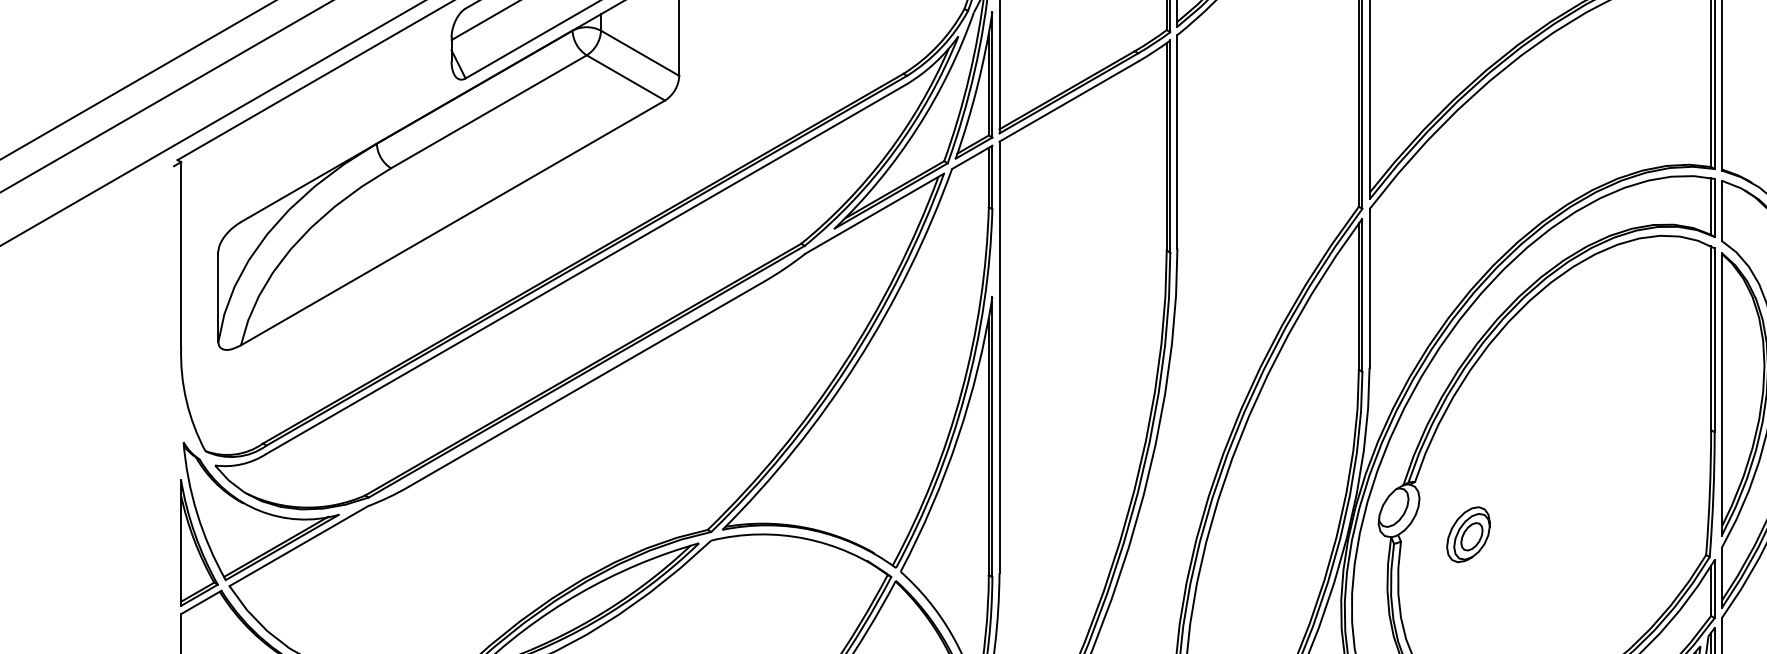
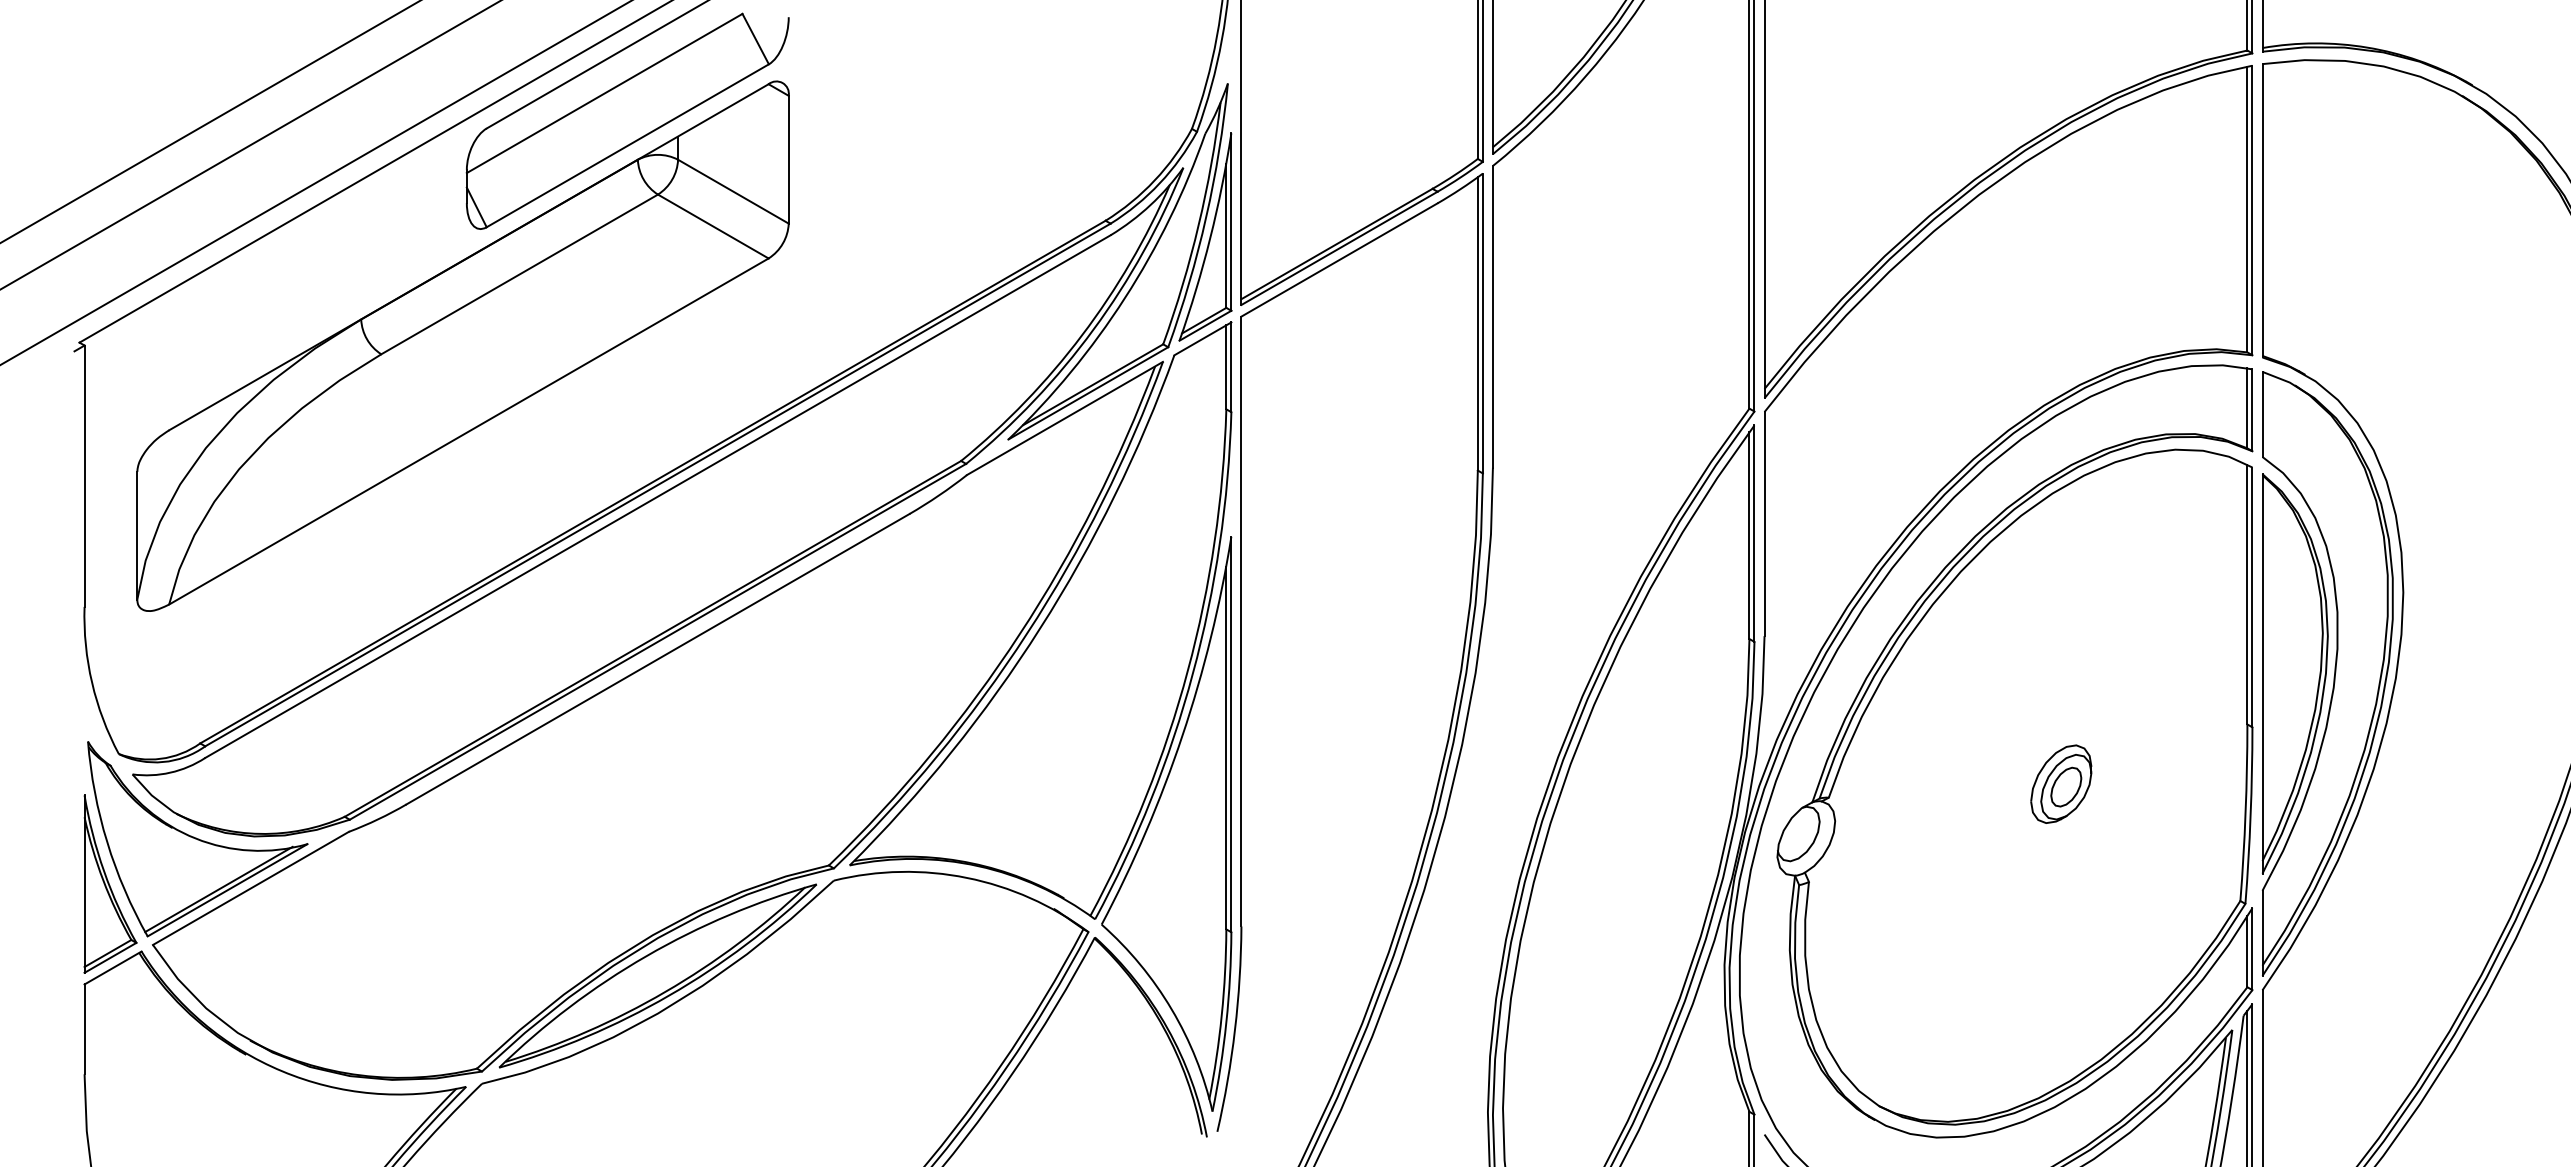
part: (1468, 534) -> (2061, 783), moved

